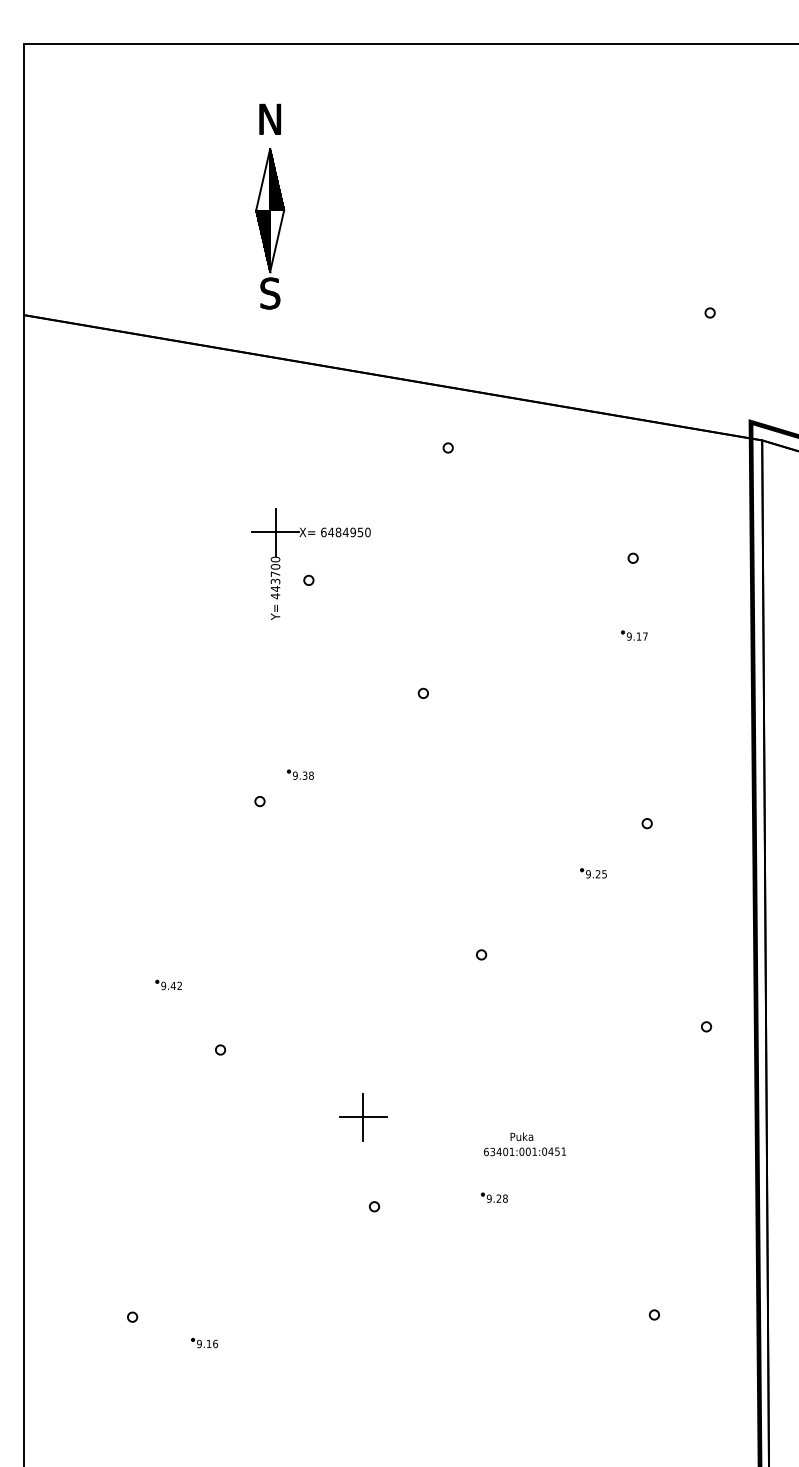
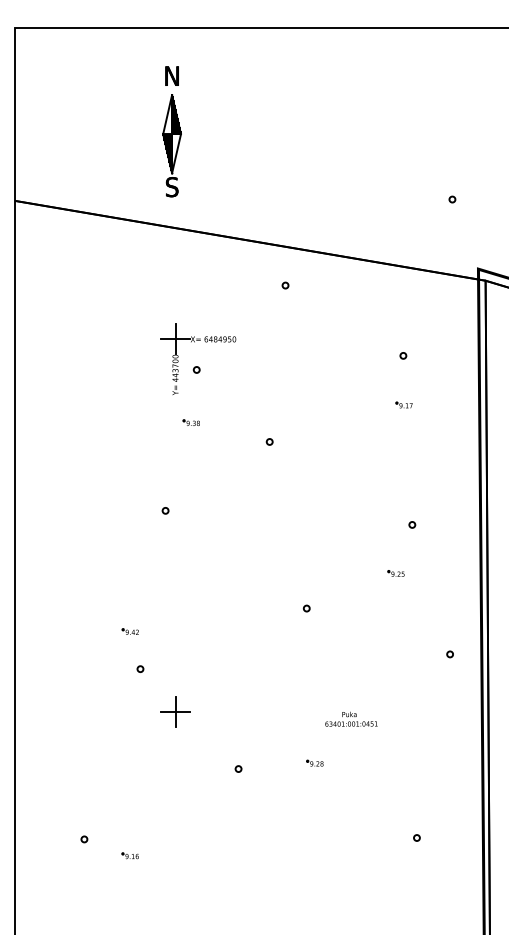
part: (299, 774) -> (190, 422), moved
part: (592, 873) -> (395, 573), moved
part: (167, 984) -> (129, 631), moved
part: (363, 1116) -> (175, 711), moved
text: (525, 1143) -> (351, 718), moved

